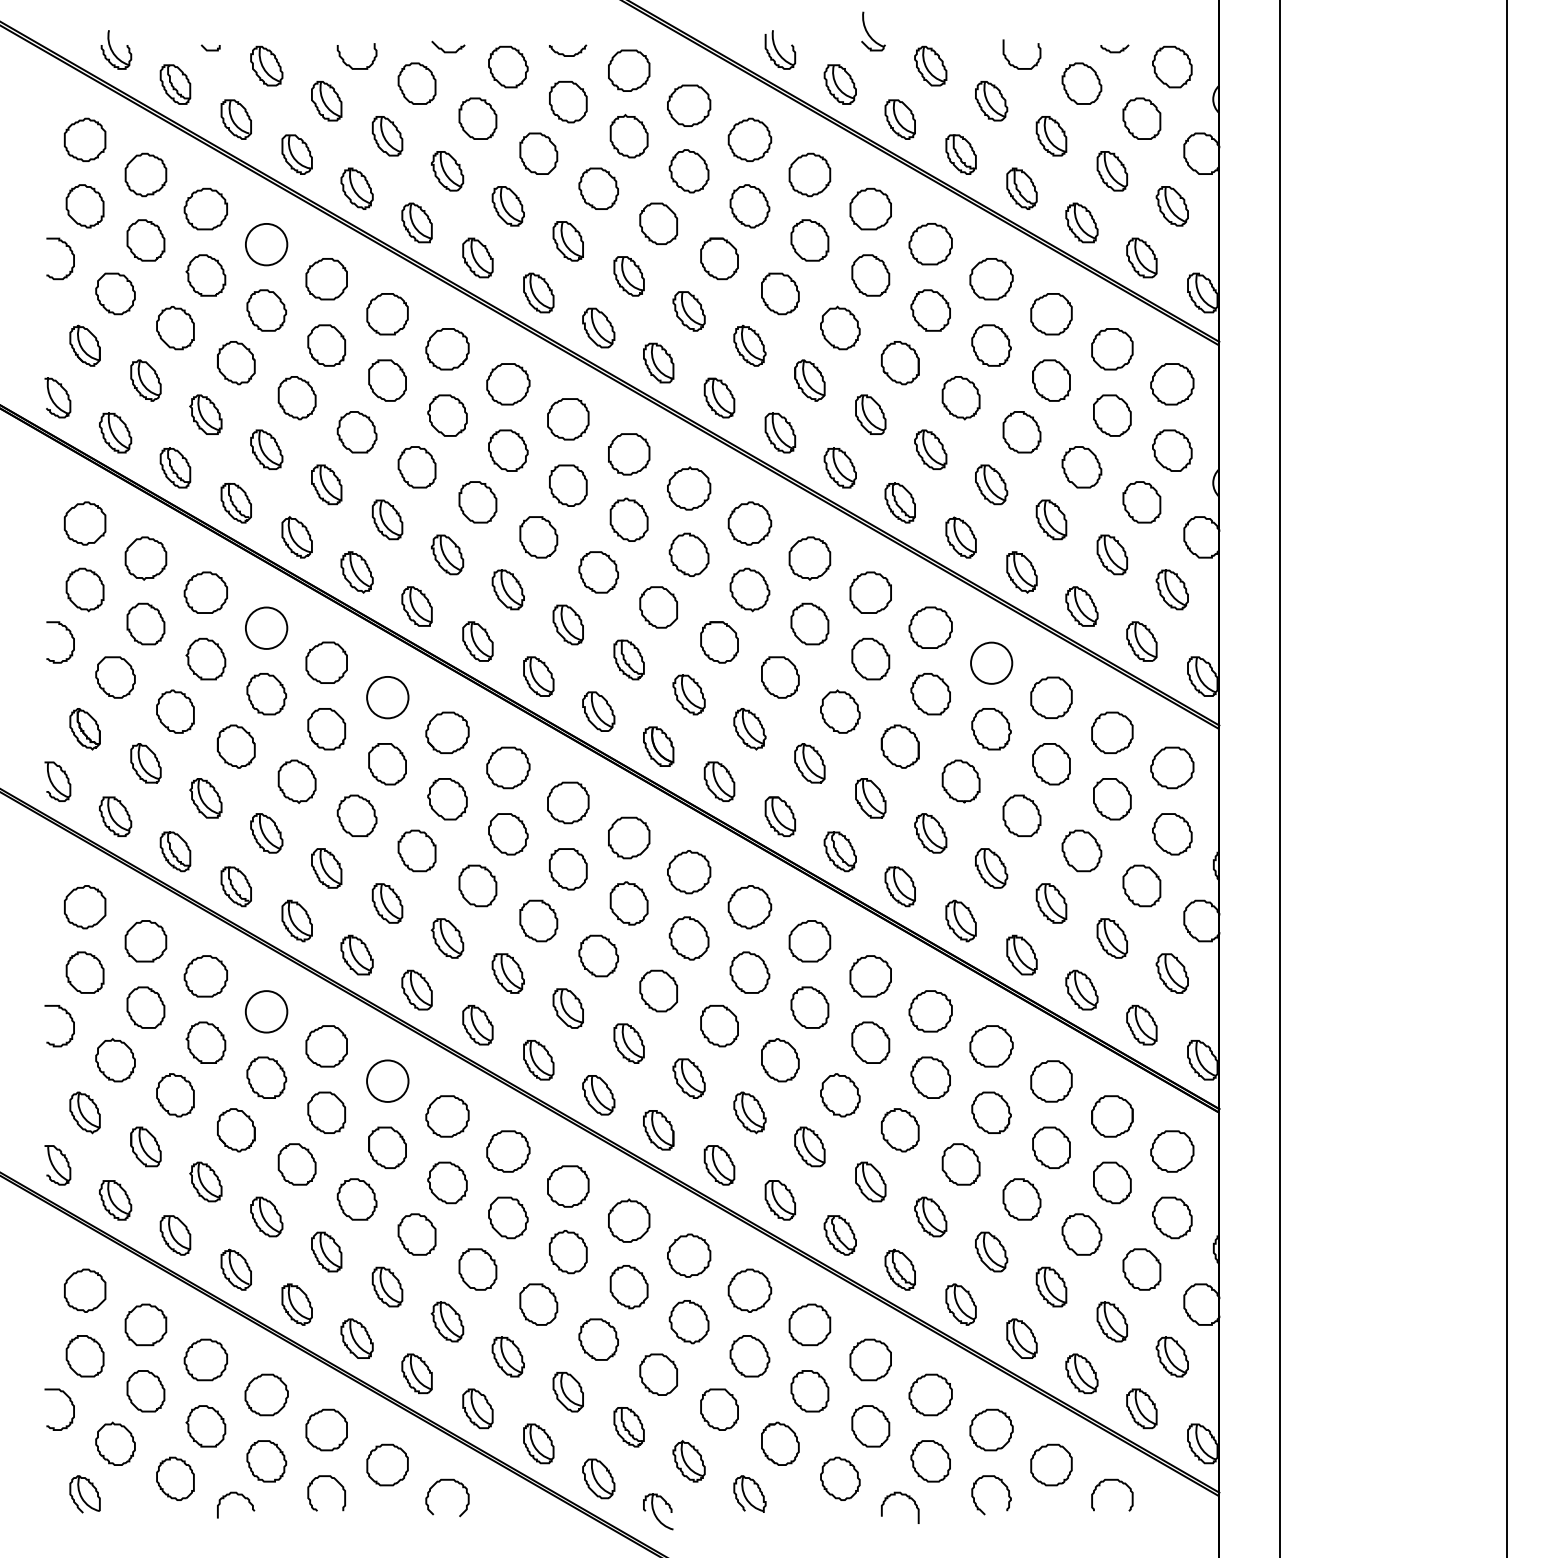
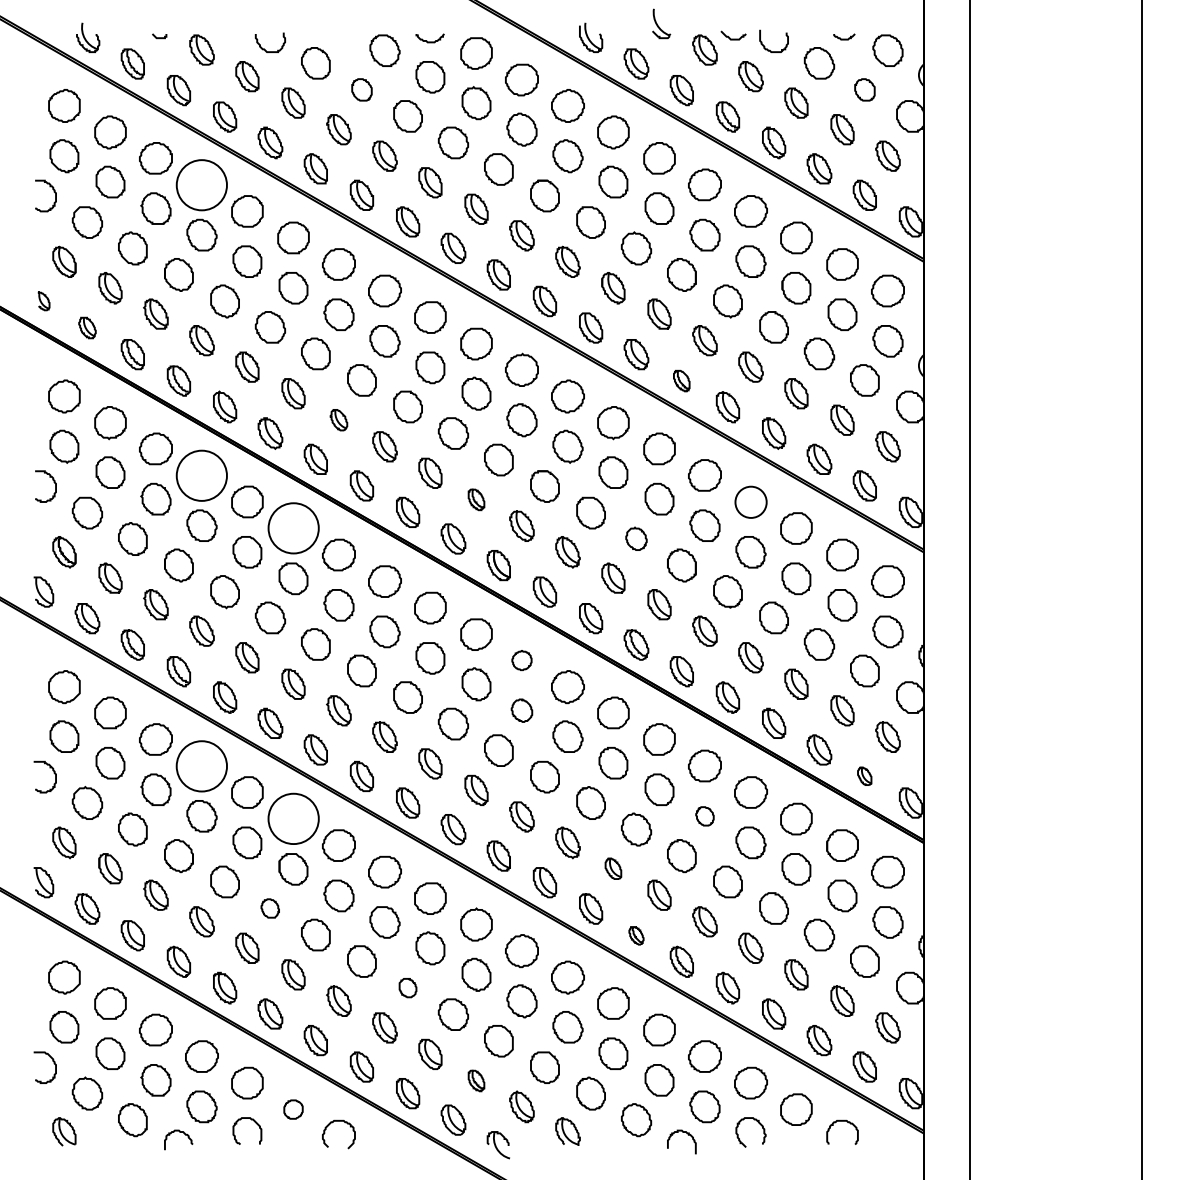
curve: (448, 50) -> (733, 38), moved
part: (477, 118) -> (361, 89), size x0.7
part: (1141, 118) -> (864, 89), size x0.7
circle: (266, 243) -> (201, 184), size x1.6
part: (57, 398) -> (43, 301), size x0.6
part: (115, 432) -> (87, 327), size x0.7
part: (899, 502) -> (681, 380), size x0.7
part: (446, 553) -> (338, 419), size x0.7
circle: (266, 627) -> (201, 475), size x1.6
part: (629, 659) -> (476, 499), size x0.7
circle: (387, 697) -> (293, 528), size x1.6
part: (840, 711) -> (636, 538), size x0.7
part: (688, 872) -> (521, 660), size x0.6
part: (688, 938) -> (521, 710), size x0.7
circle: (266, 1012) -> (201, 766), size x1.6
part: (1141, 1023) -> (864, 775), size x0.6
part: (930, 1078) -> (704, 816), size x0.6
circle: (387, 1080) -> (293, 818), size x1.6
part: (810, 1146) -> (613, 868), size x0.7
part: (355, 1199) -> (269, 908), size x0.6
part: (840, 1235) -> (636, 935), size x0.6
part: (538, 1303) -> (407, 987), size x0.6
part: (629, 1426) -> (476, 1080), size x0.7
part: (387, 1464) -> (293, 1109), size x0.6

